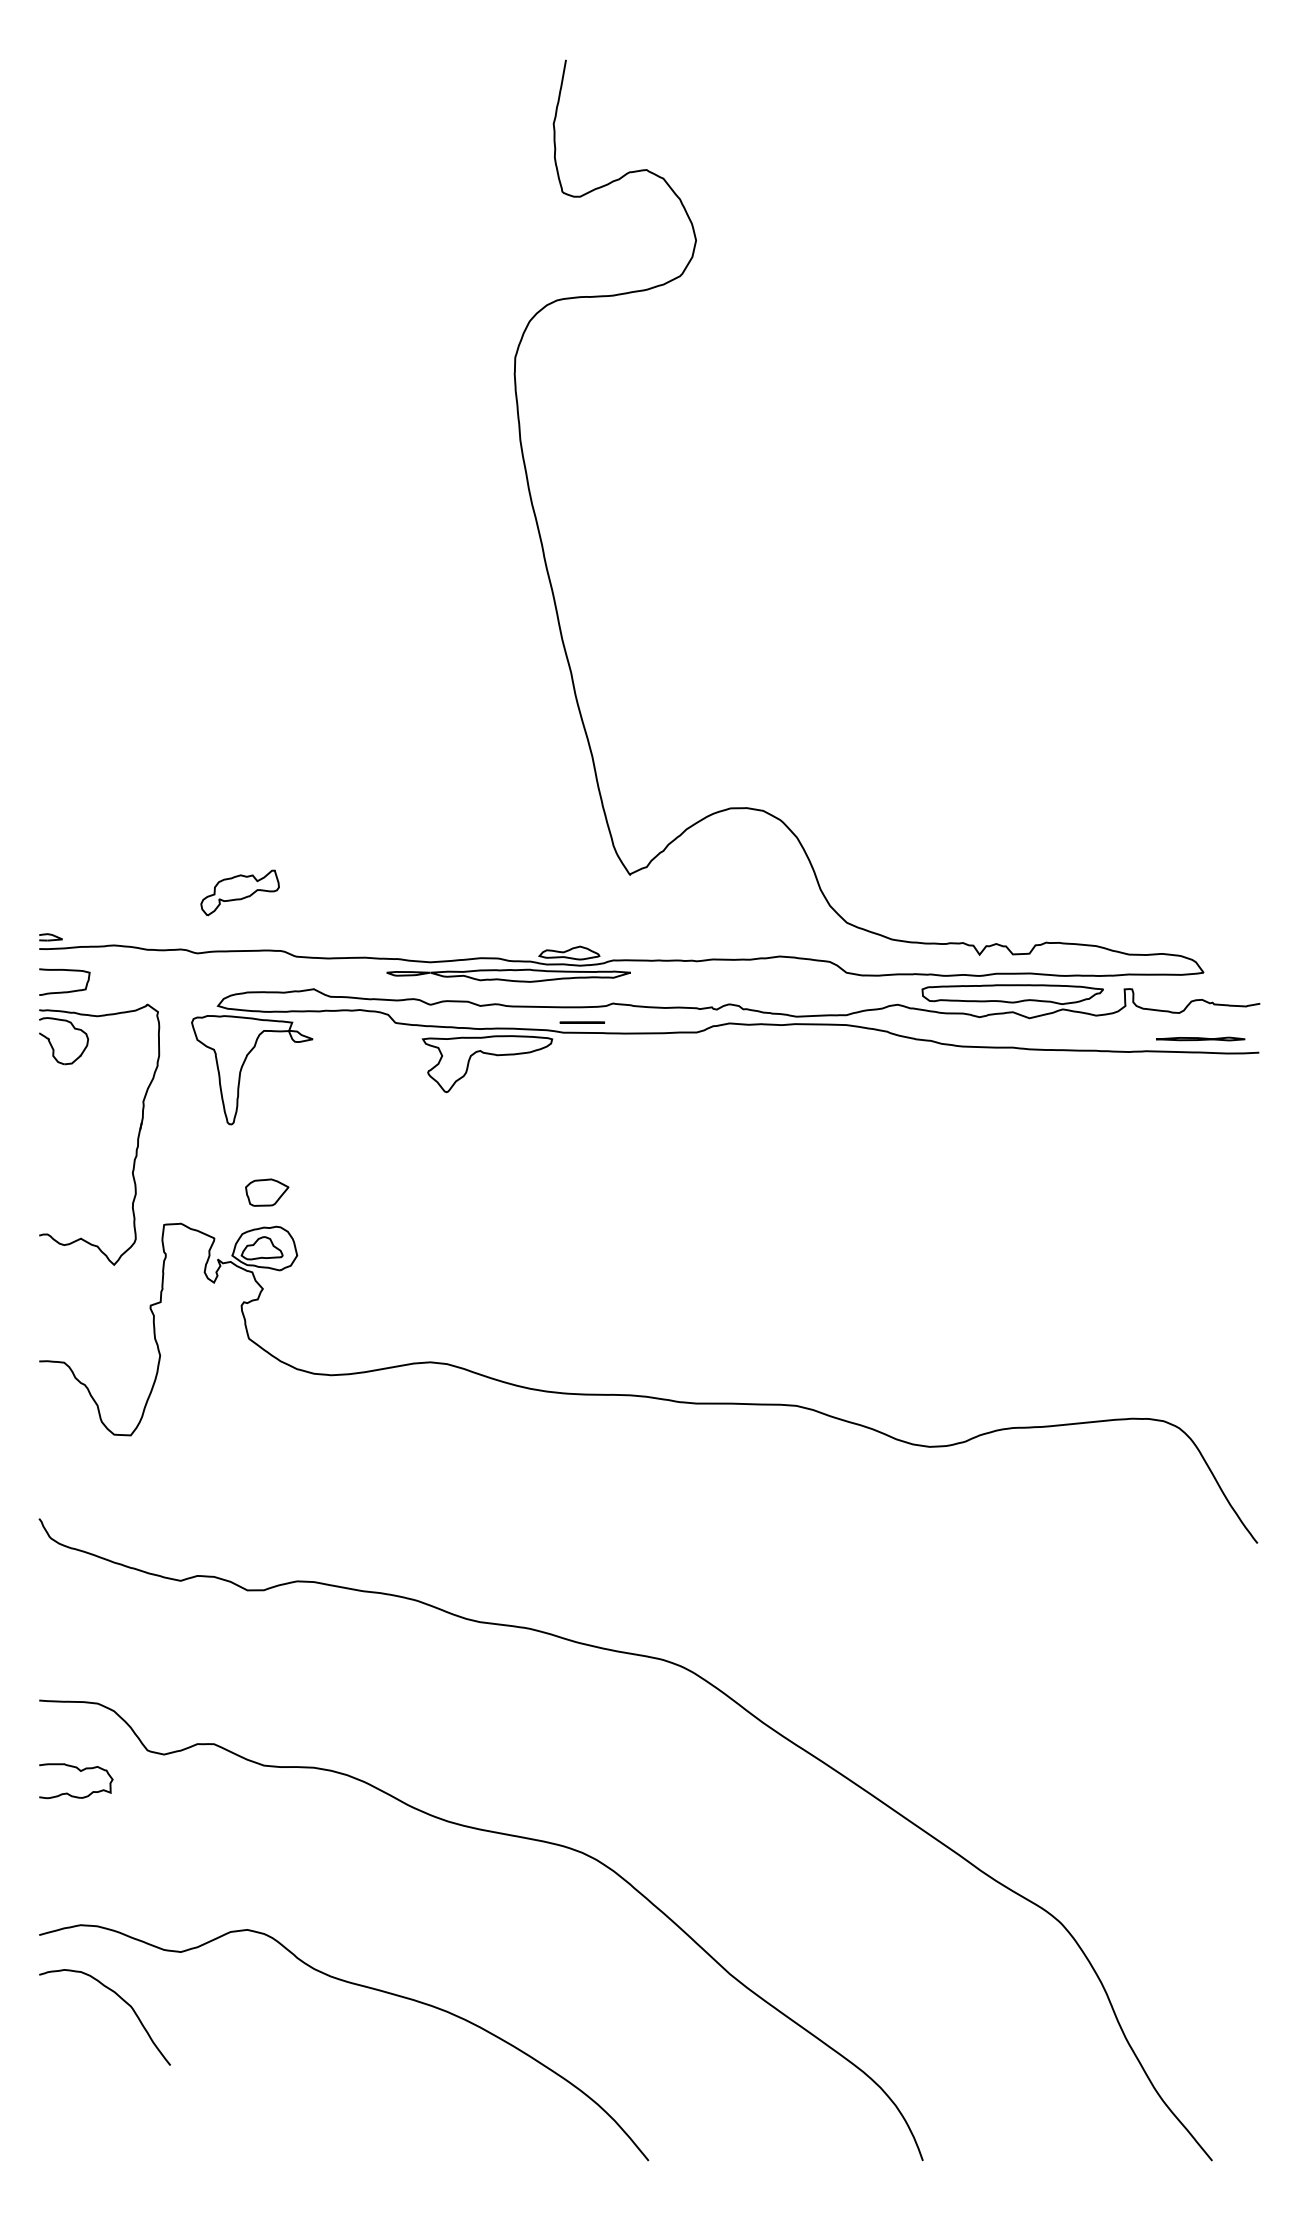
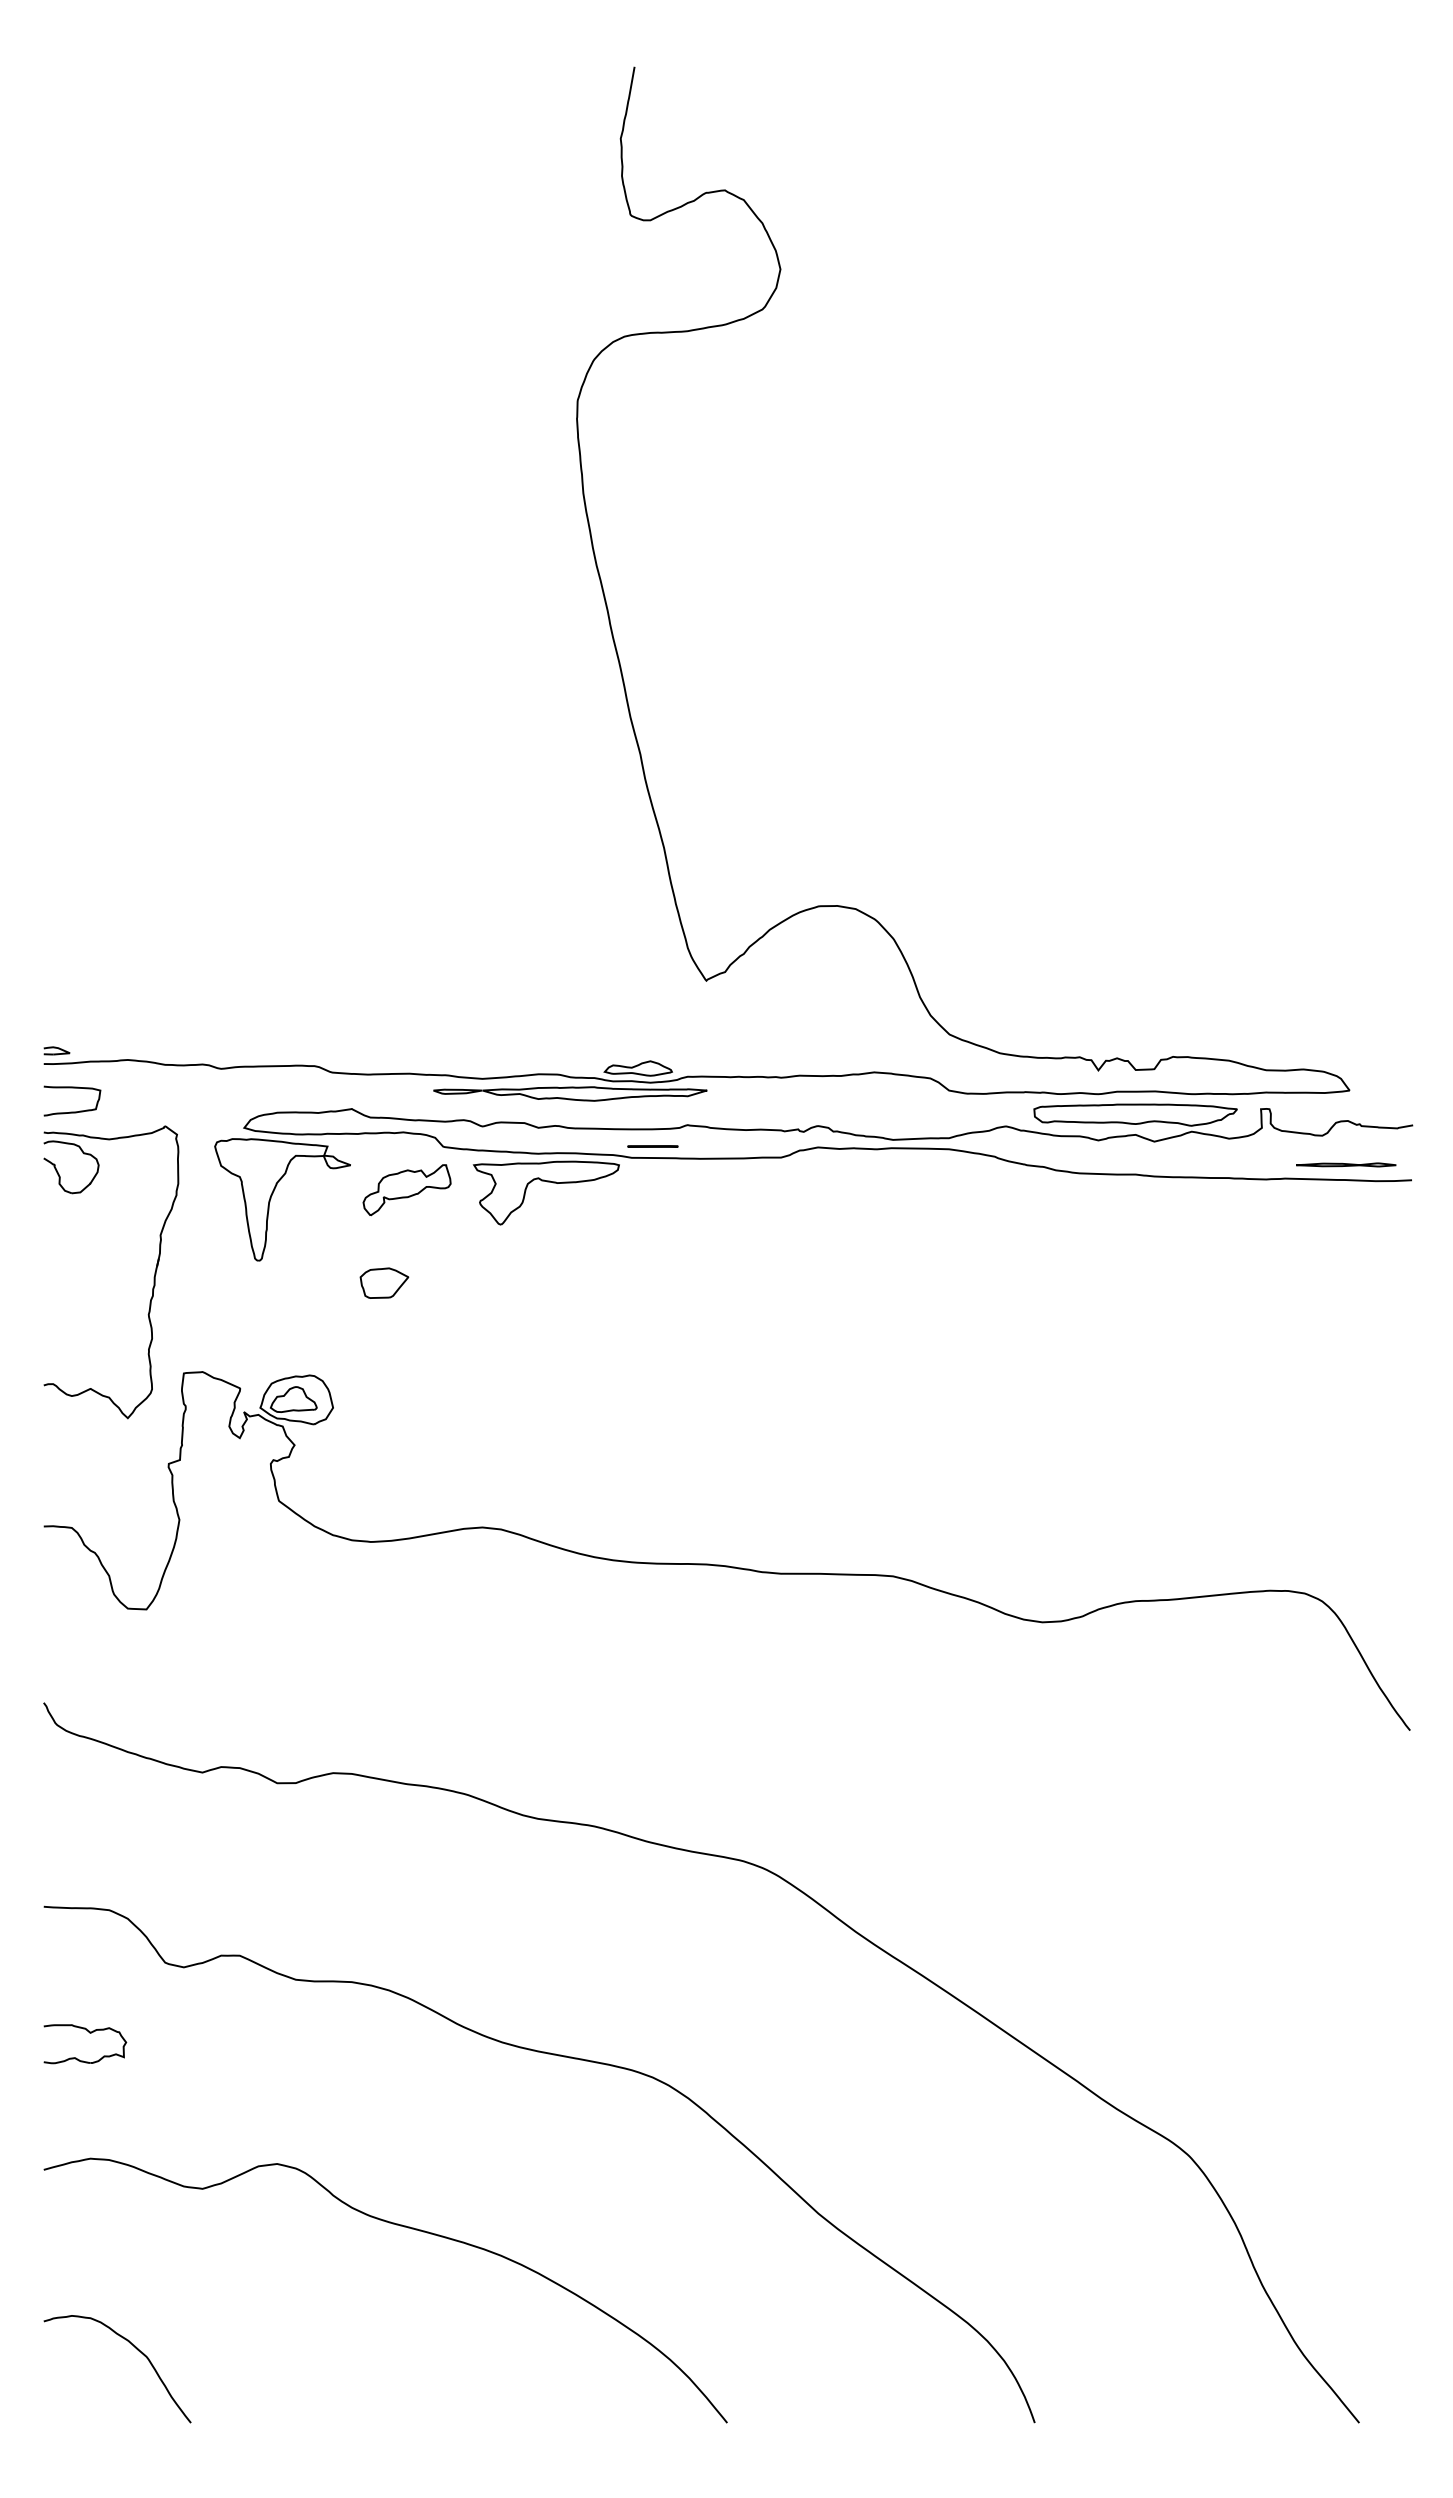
part: (239, 893) -> (406, 1190), moved
part: (267, 1192) -> (384, 1282), moved
part: (79, 1771) -> (89, 2033), moved
curve: (121, 1999) -> (136, 2349), moved

